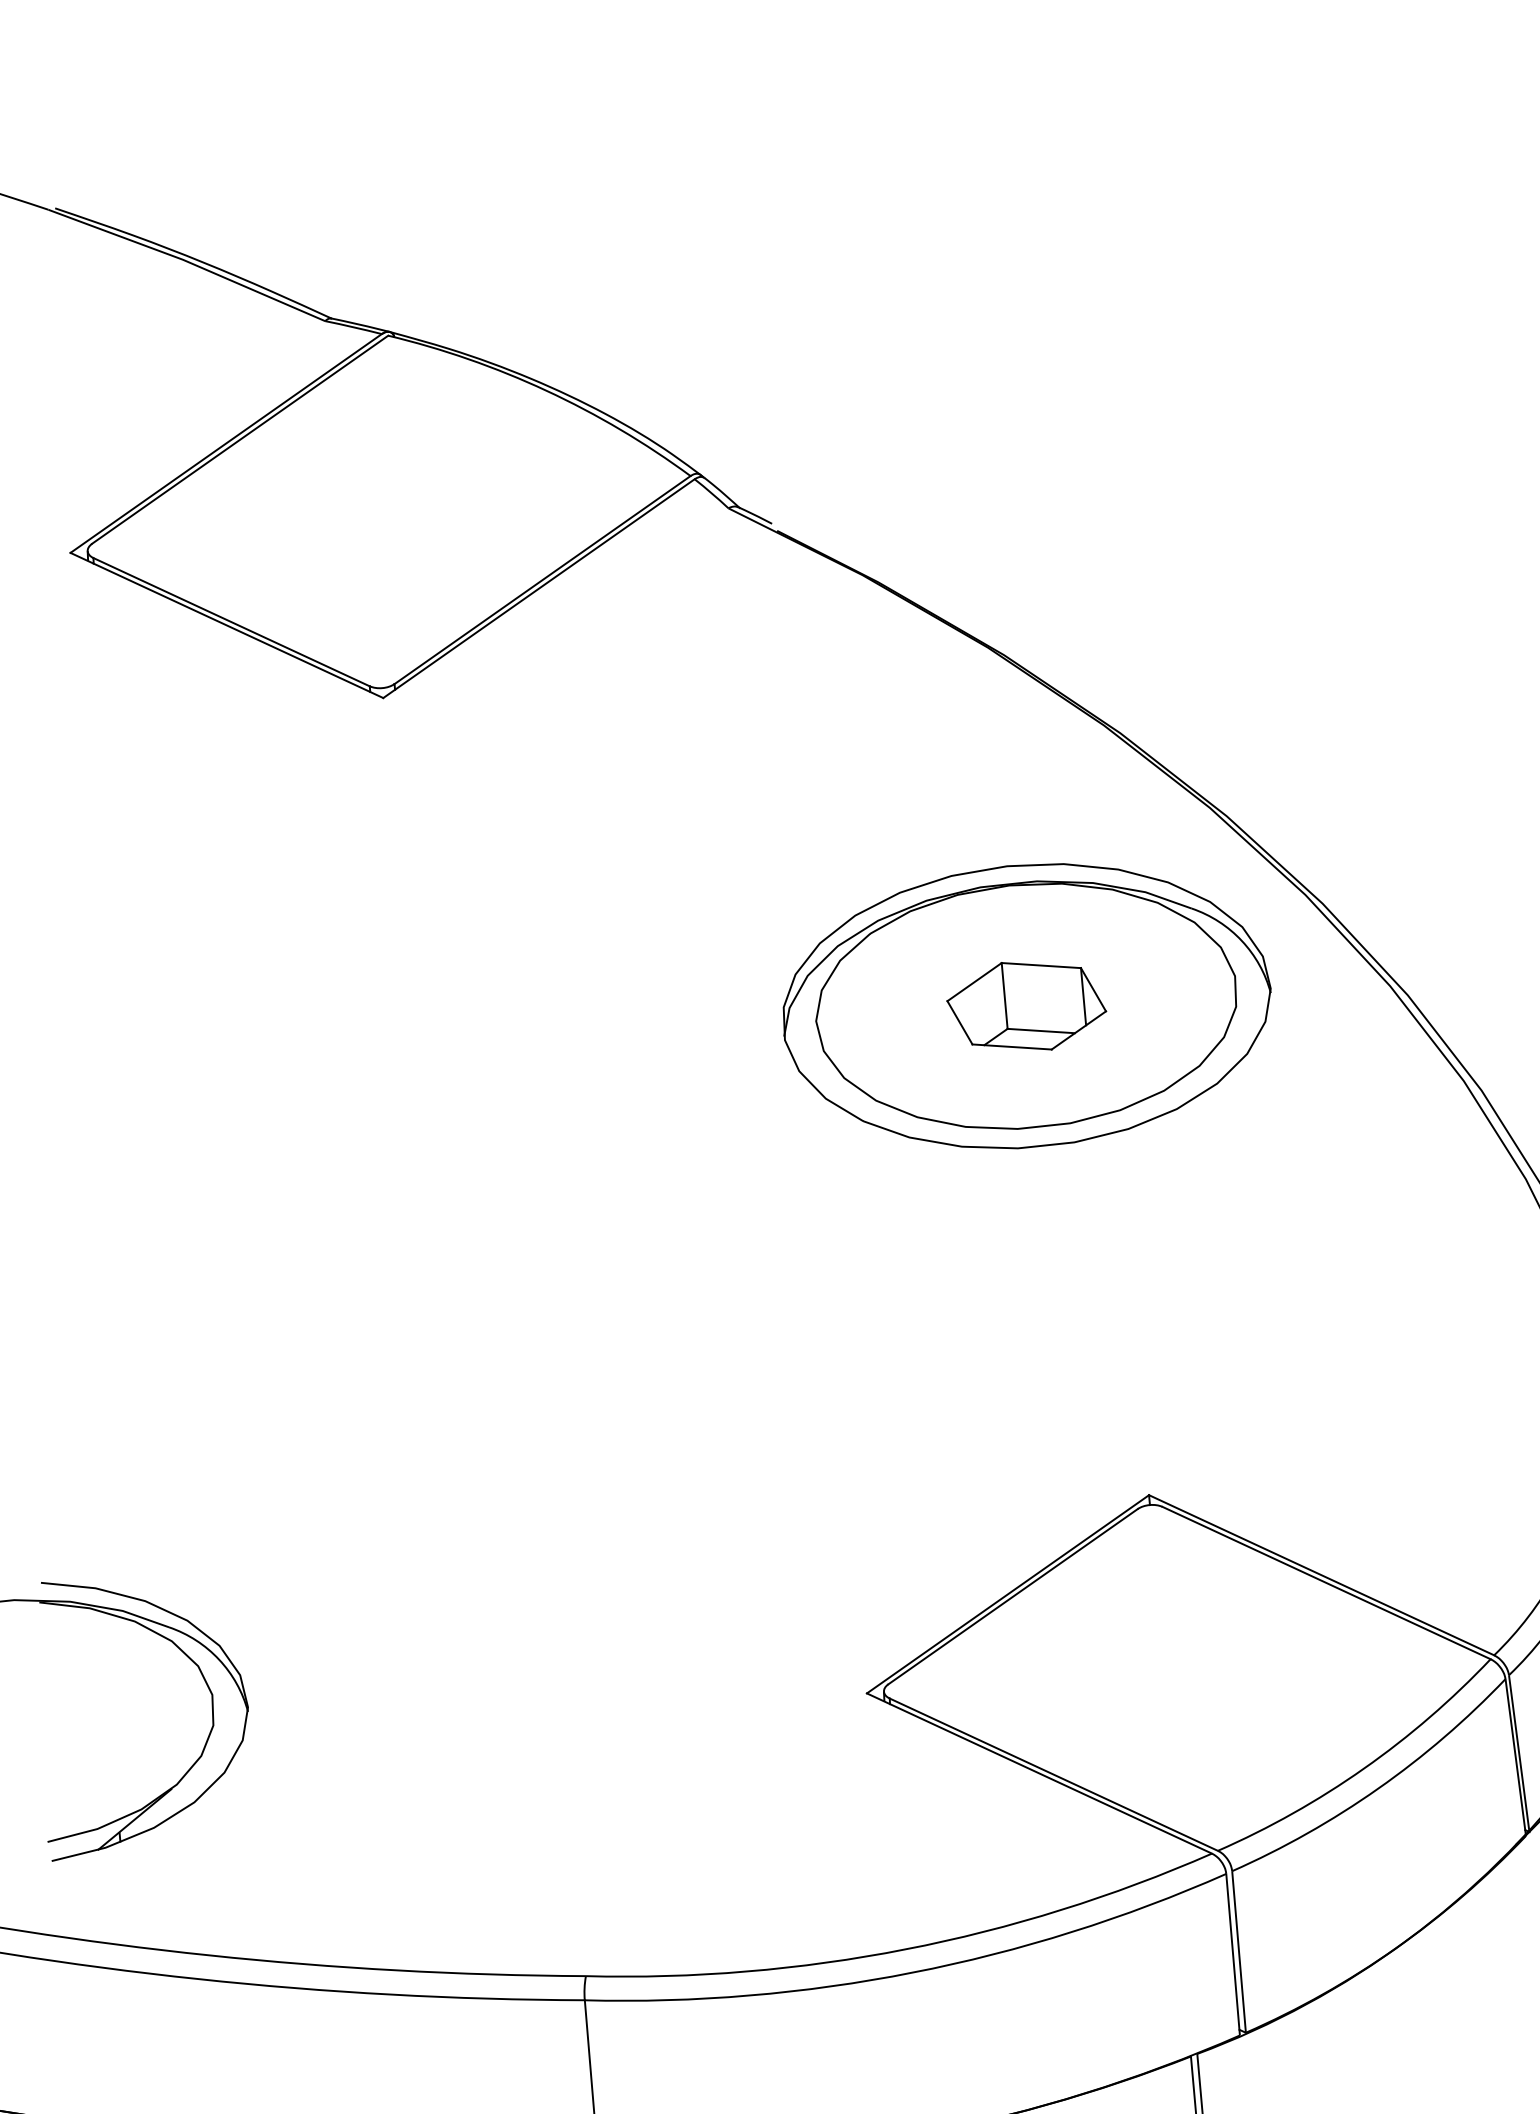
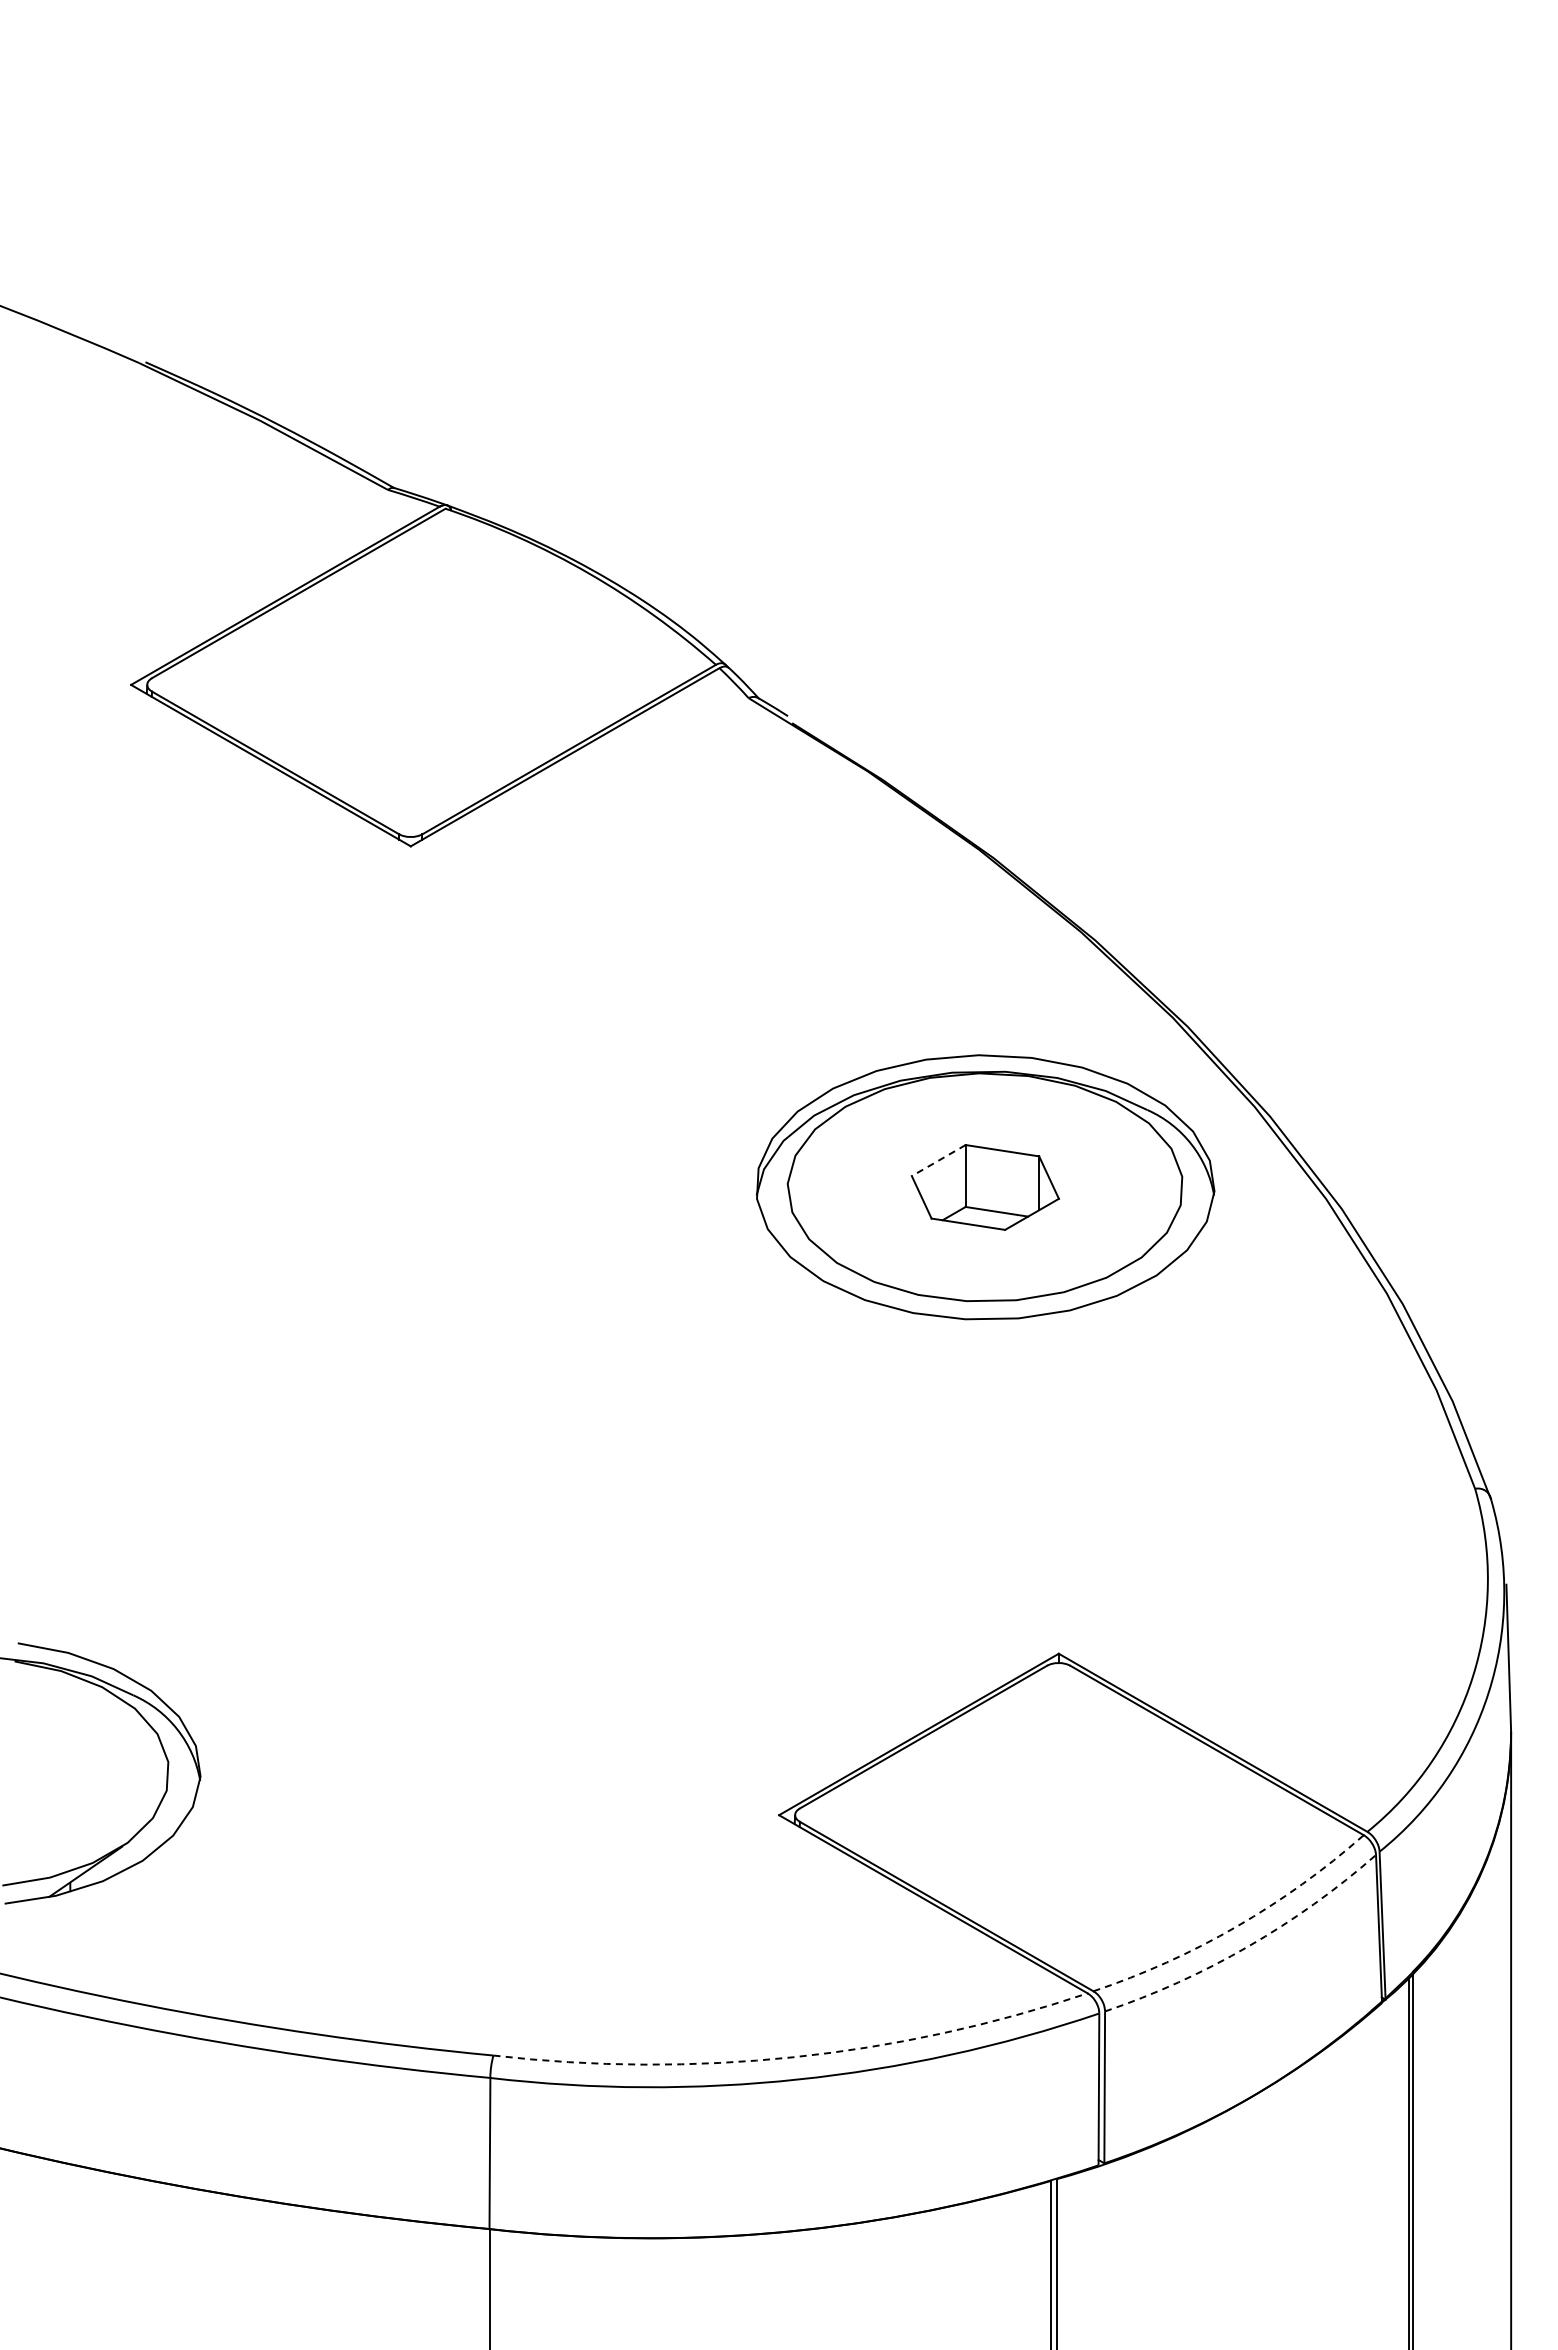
line: (974, 982) -> (938, 1160), solid -> dashed
arc: (1363, 1768) -> (1236, 1926), solid -> dashed
arc: (1378, 1788) -> (1248, 1946), solid -> dashed
arc: (906, 1949) -> (794, 2057), solid -> dashed

